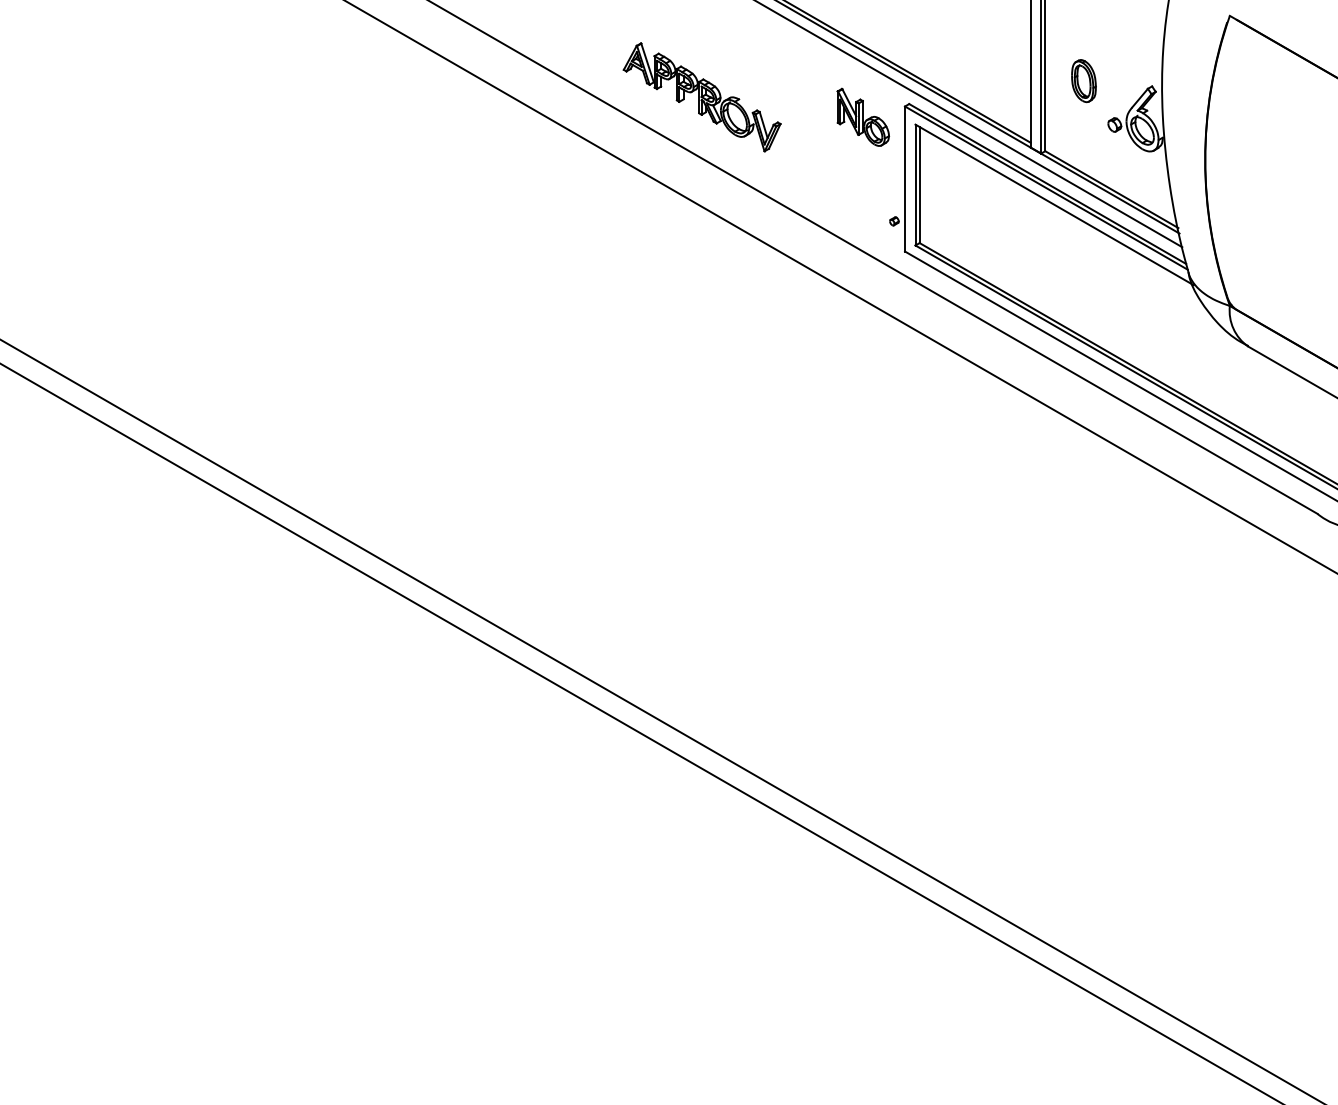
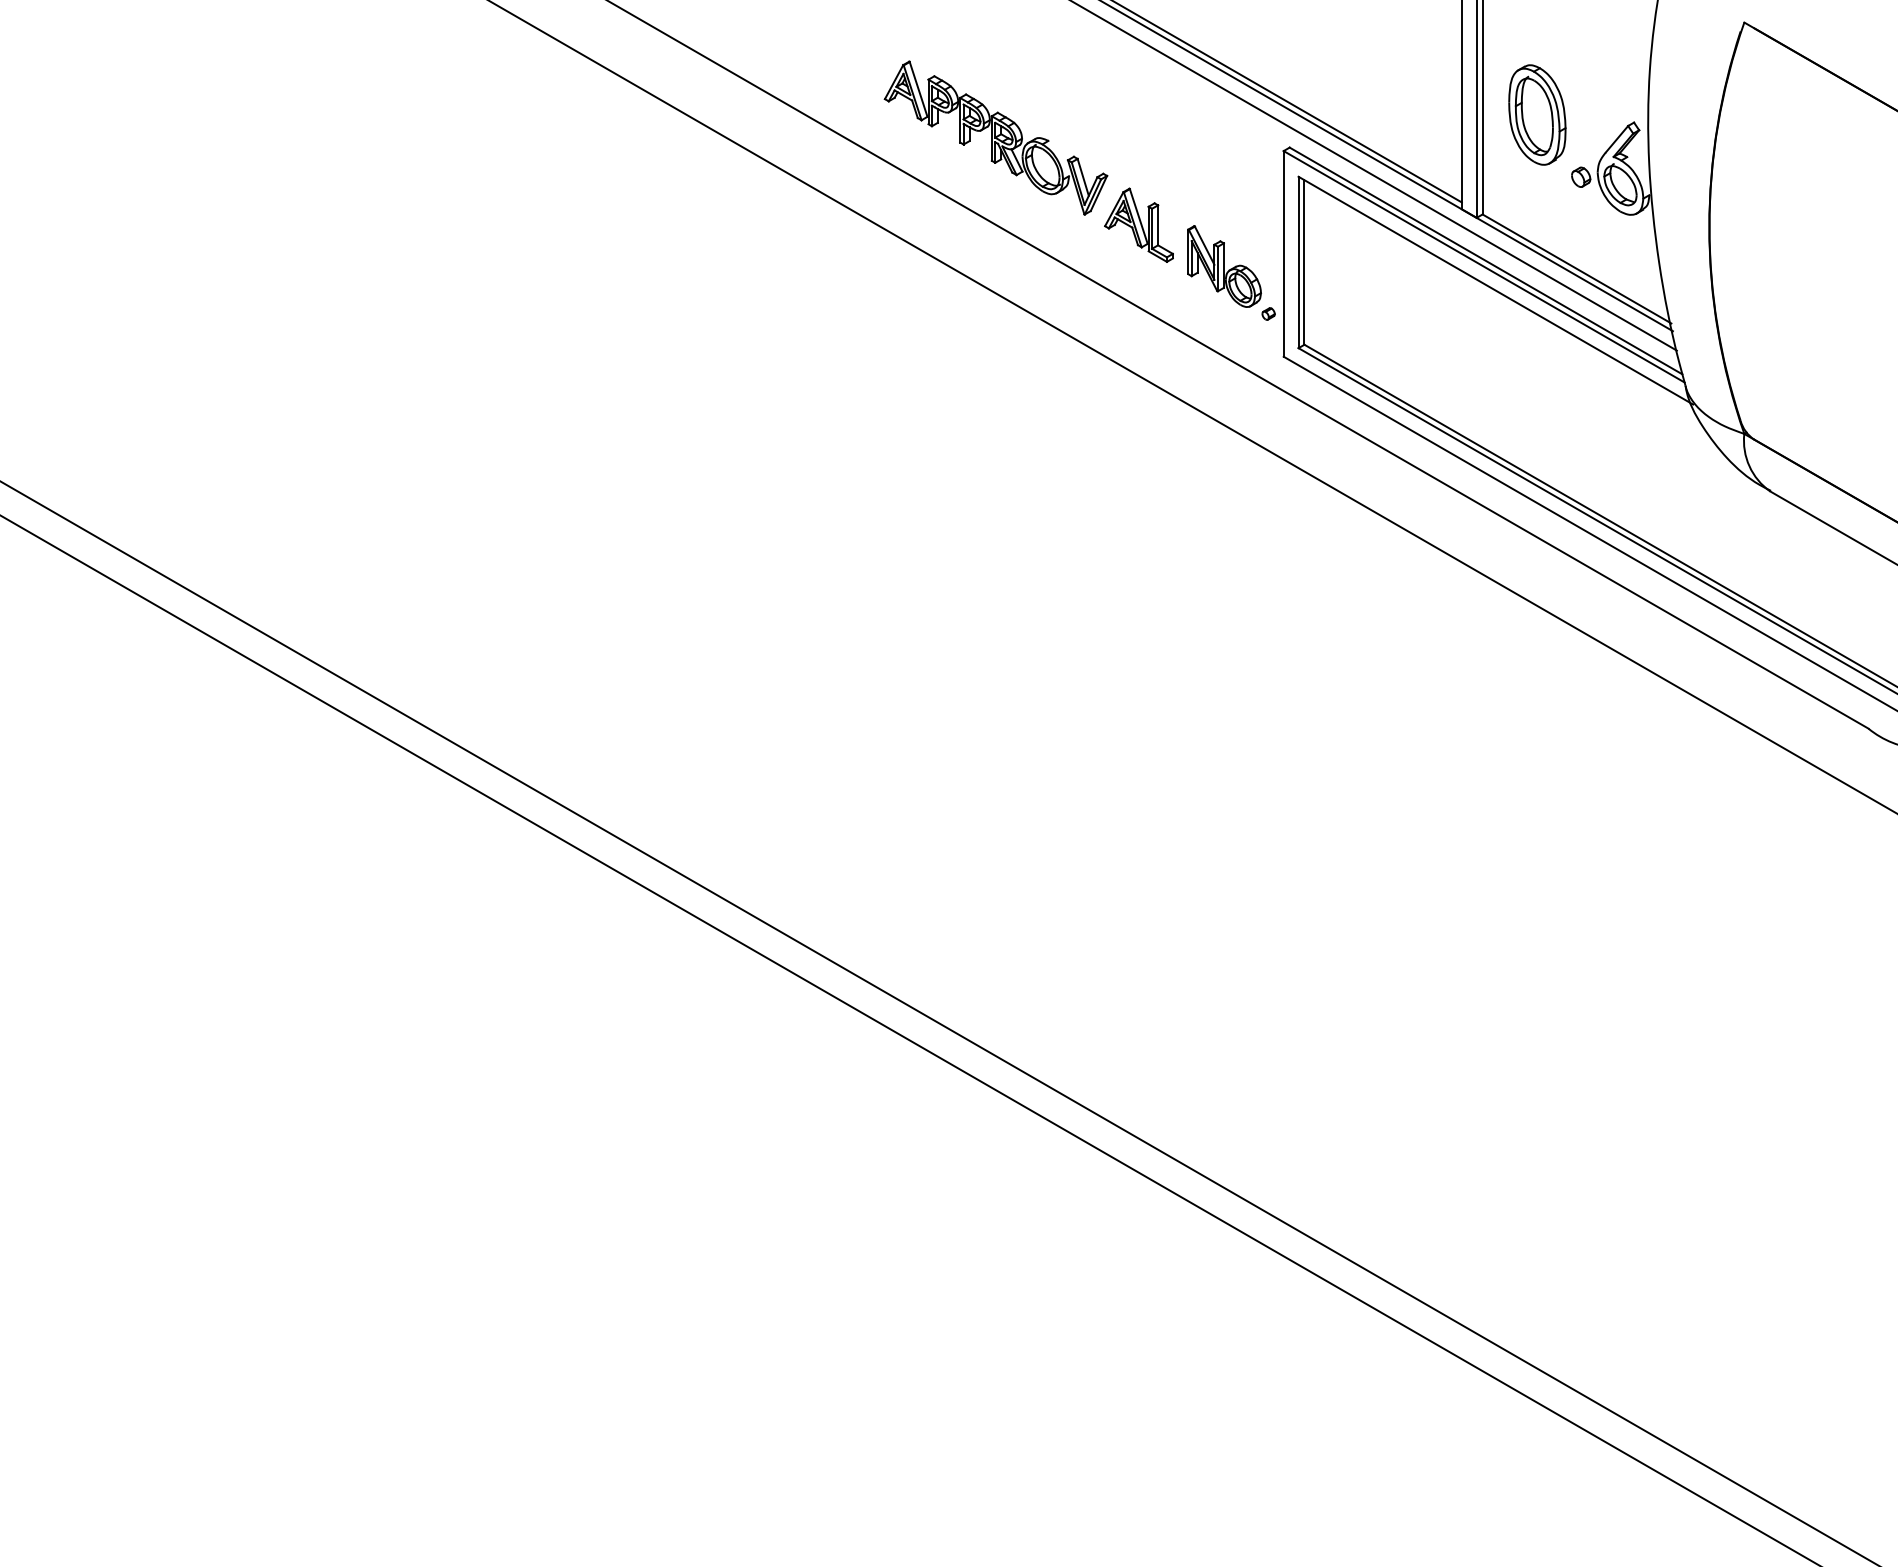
part: (1084, 80) -> (1537, 114), size x1.67
part: (863, 117) -> (1224, 266), moved
part: (802, 158) -> (1138, 224), added

